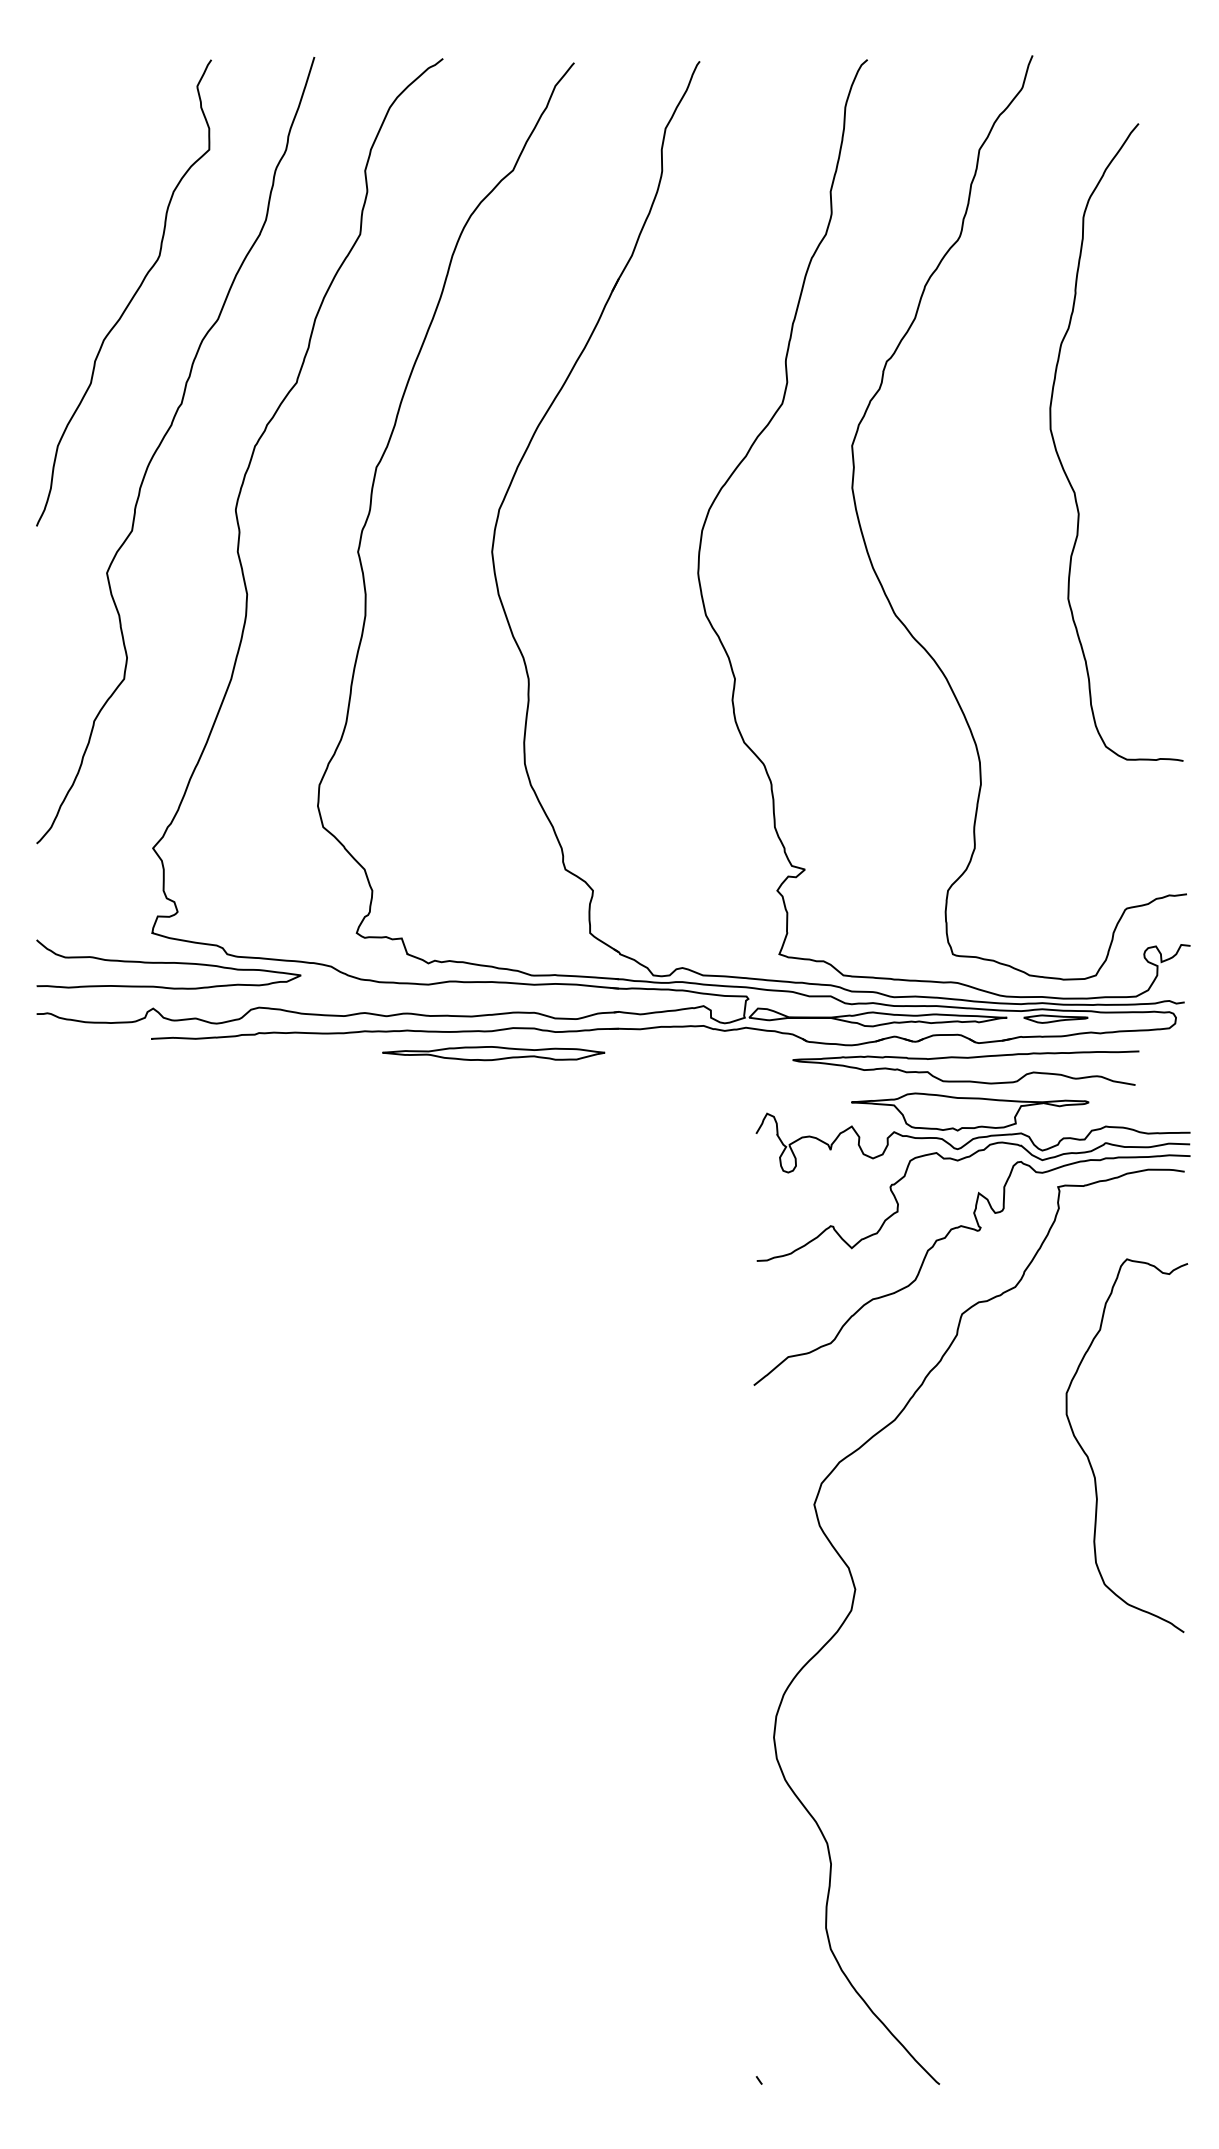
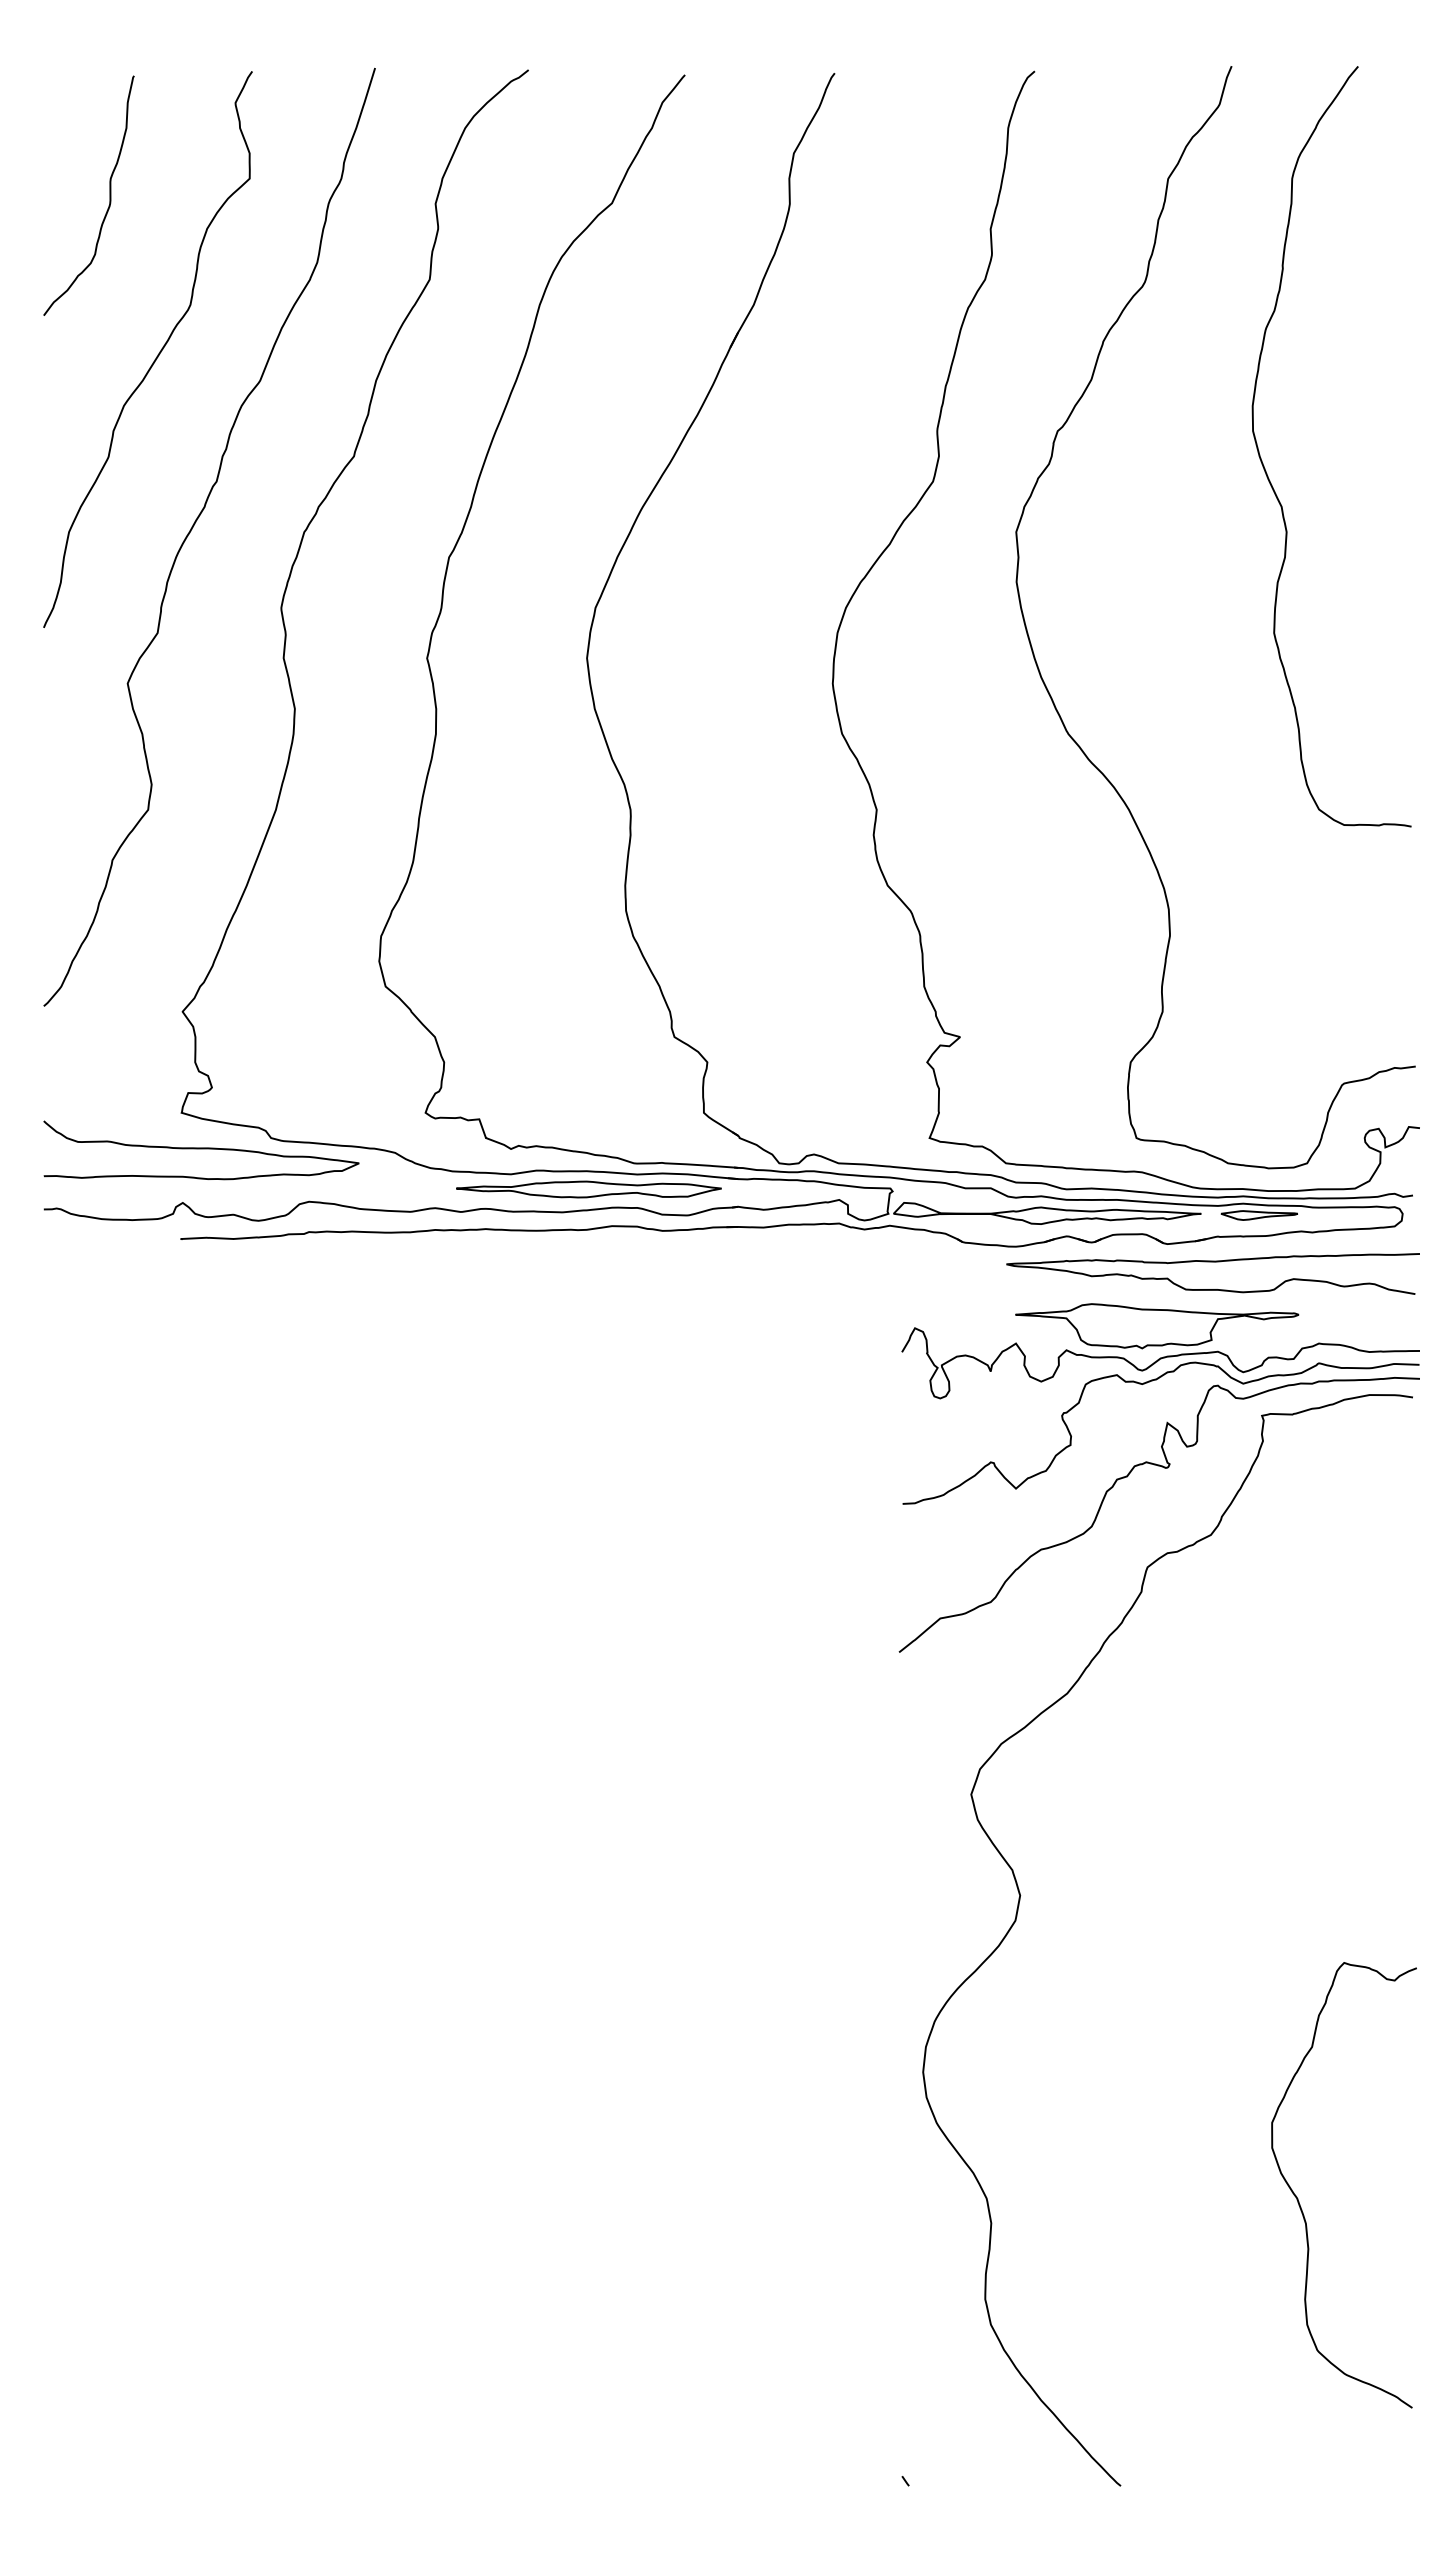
curve: (91, 163) -> (109, 195), added
curve: (1062, 464) -> (1267, 473), moved
part: (493, 1053) -> (588, 1189), moved
curve: (965, 1058) -> (1212, 1262), moved
curve: (1089, 1459) -> (1299, 2201), moved

